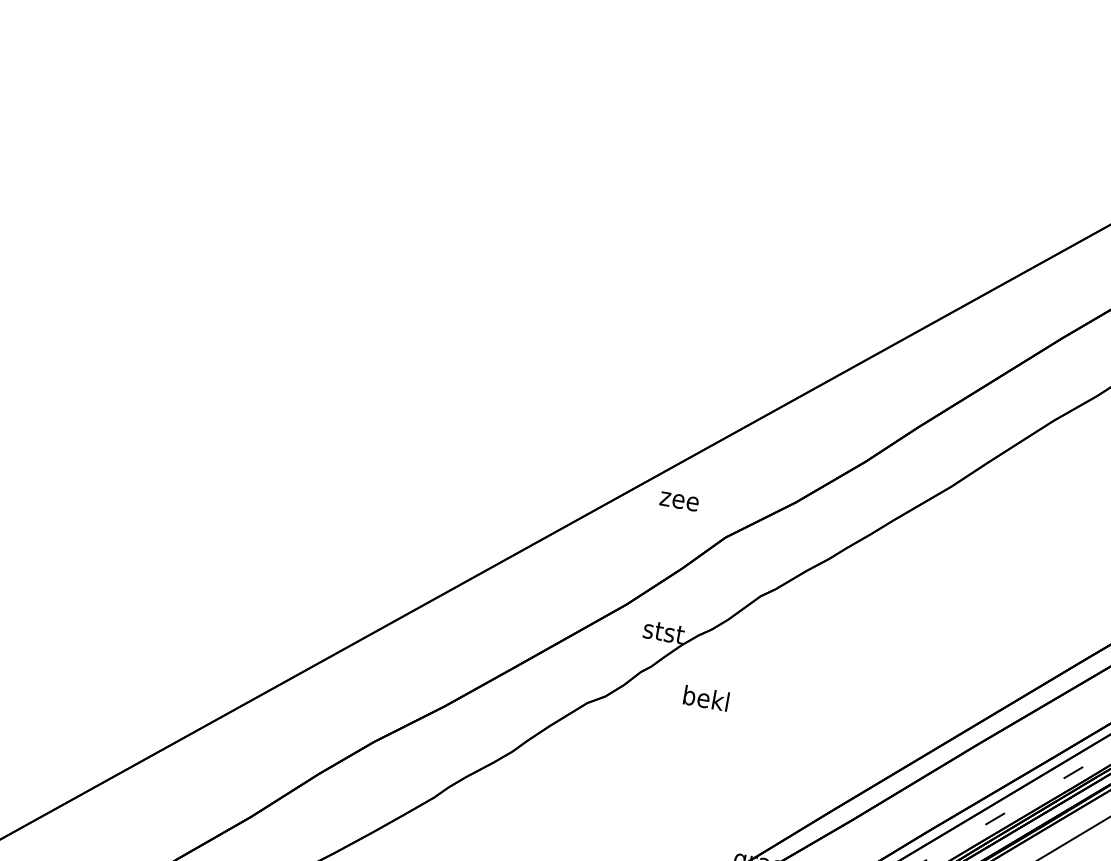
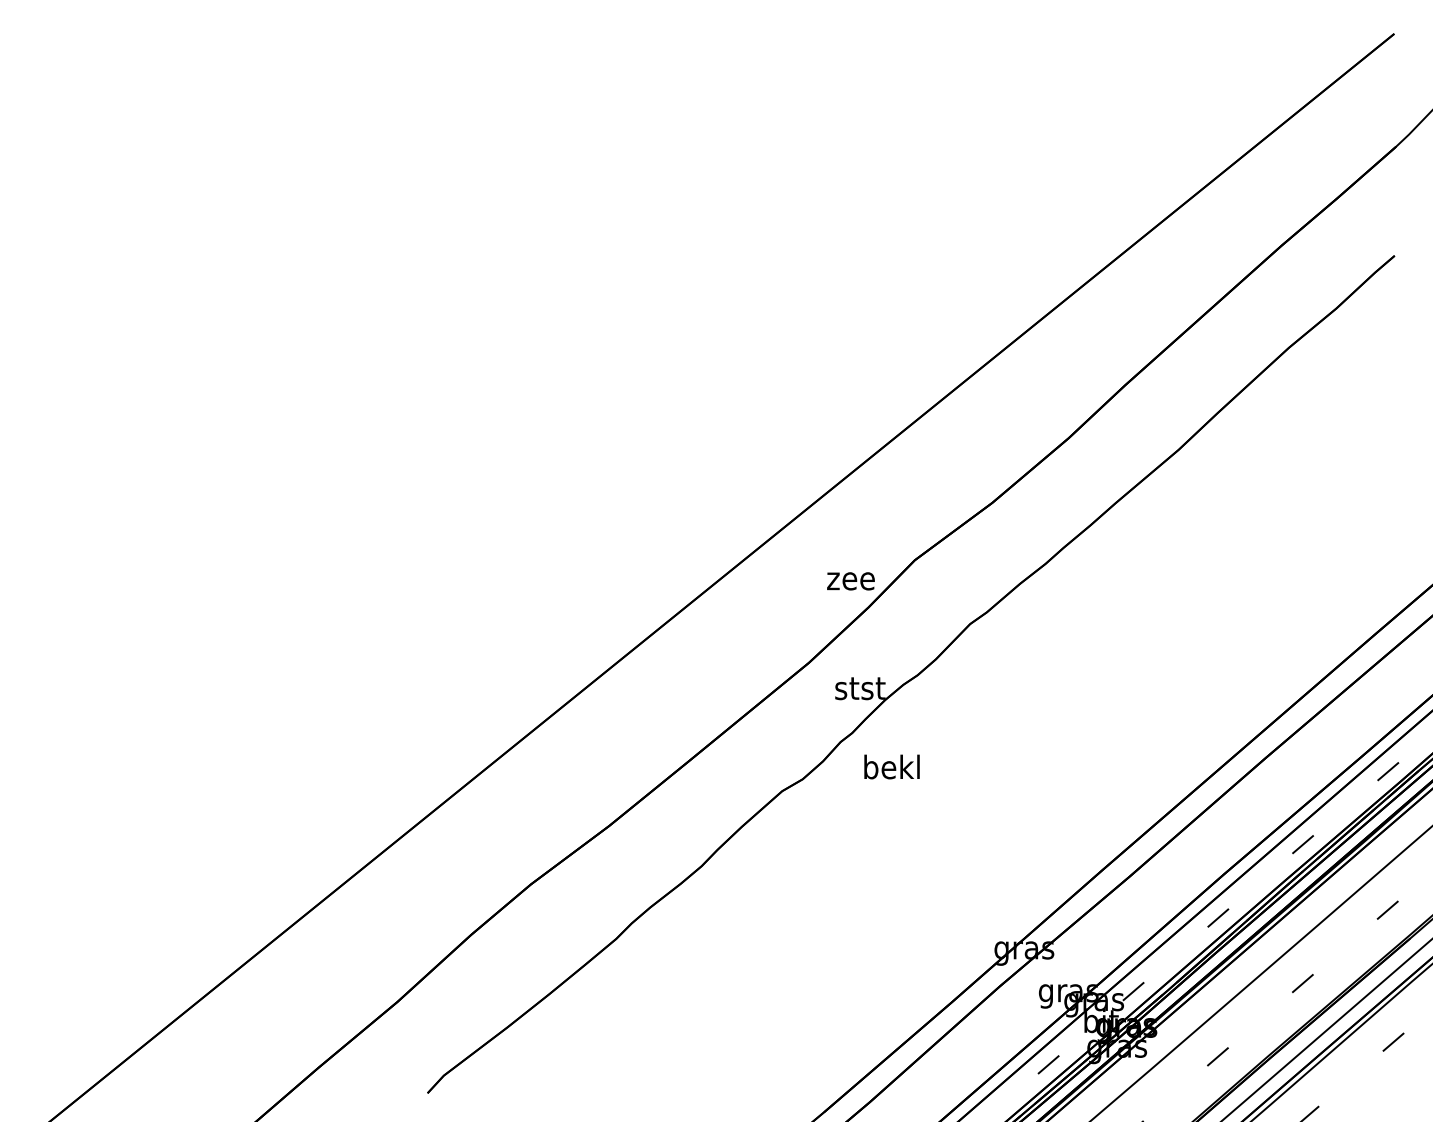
text: (678, 501) -> (850, 581), moved
text: (706, 697) -> (891, 766), moved

